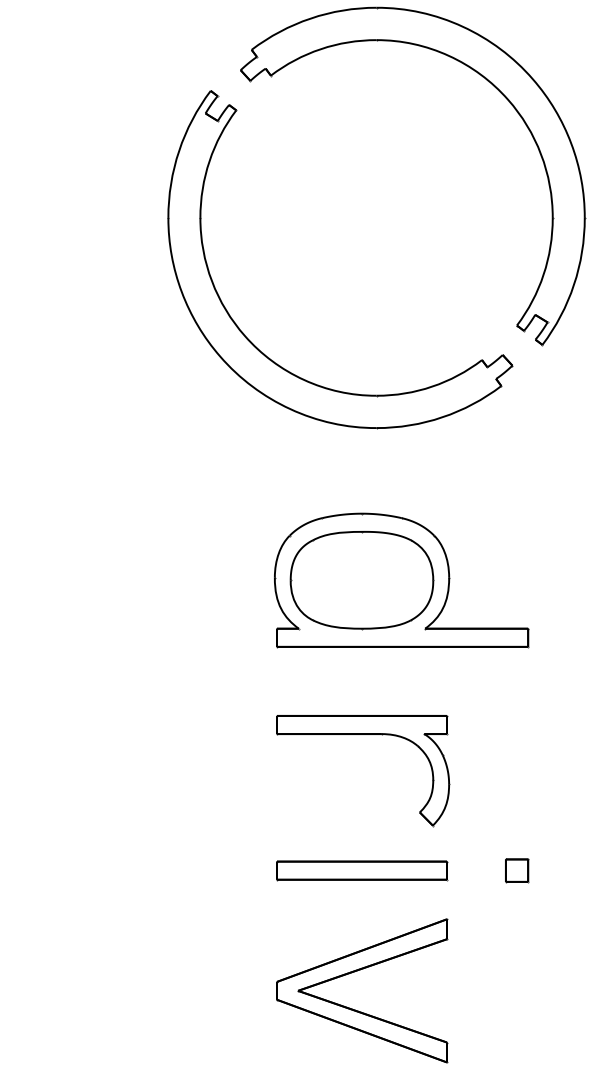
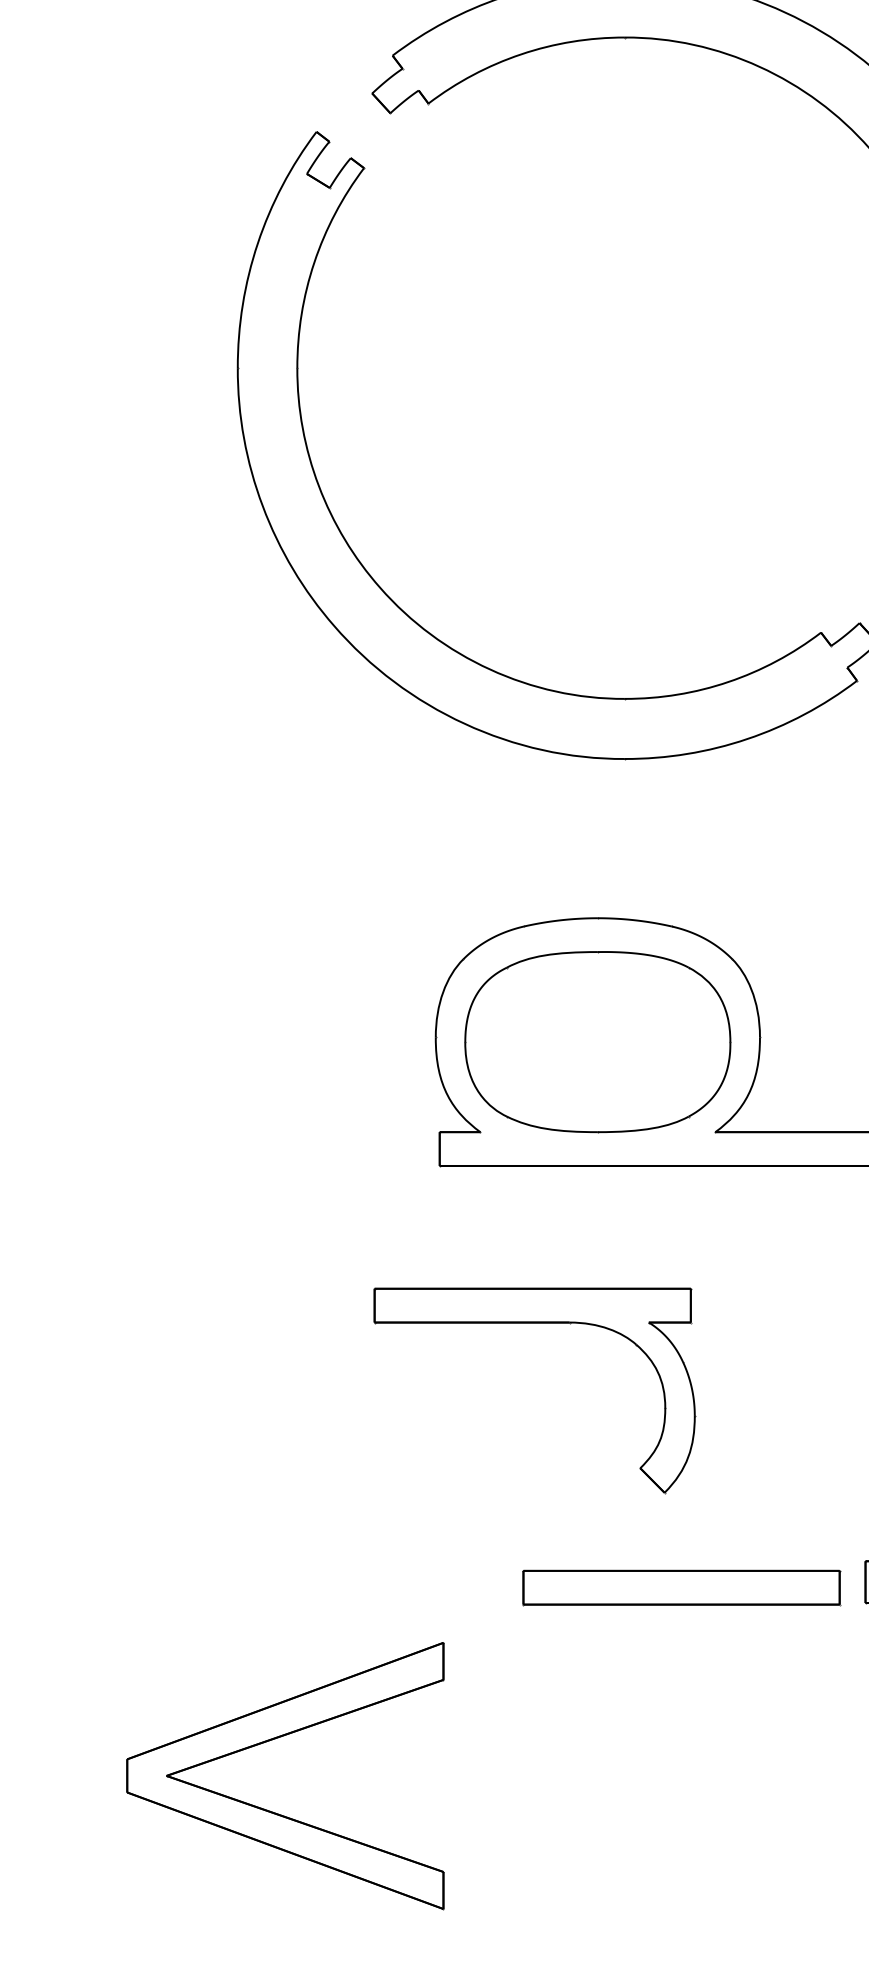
part: (363, 734) -> (535, 1323), moved
part: (362, 870) -> (682, 1587), moved
part: (357, 971) -> (277, 1739), moved

